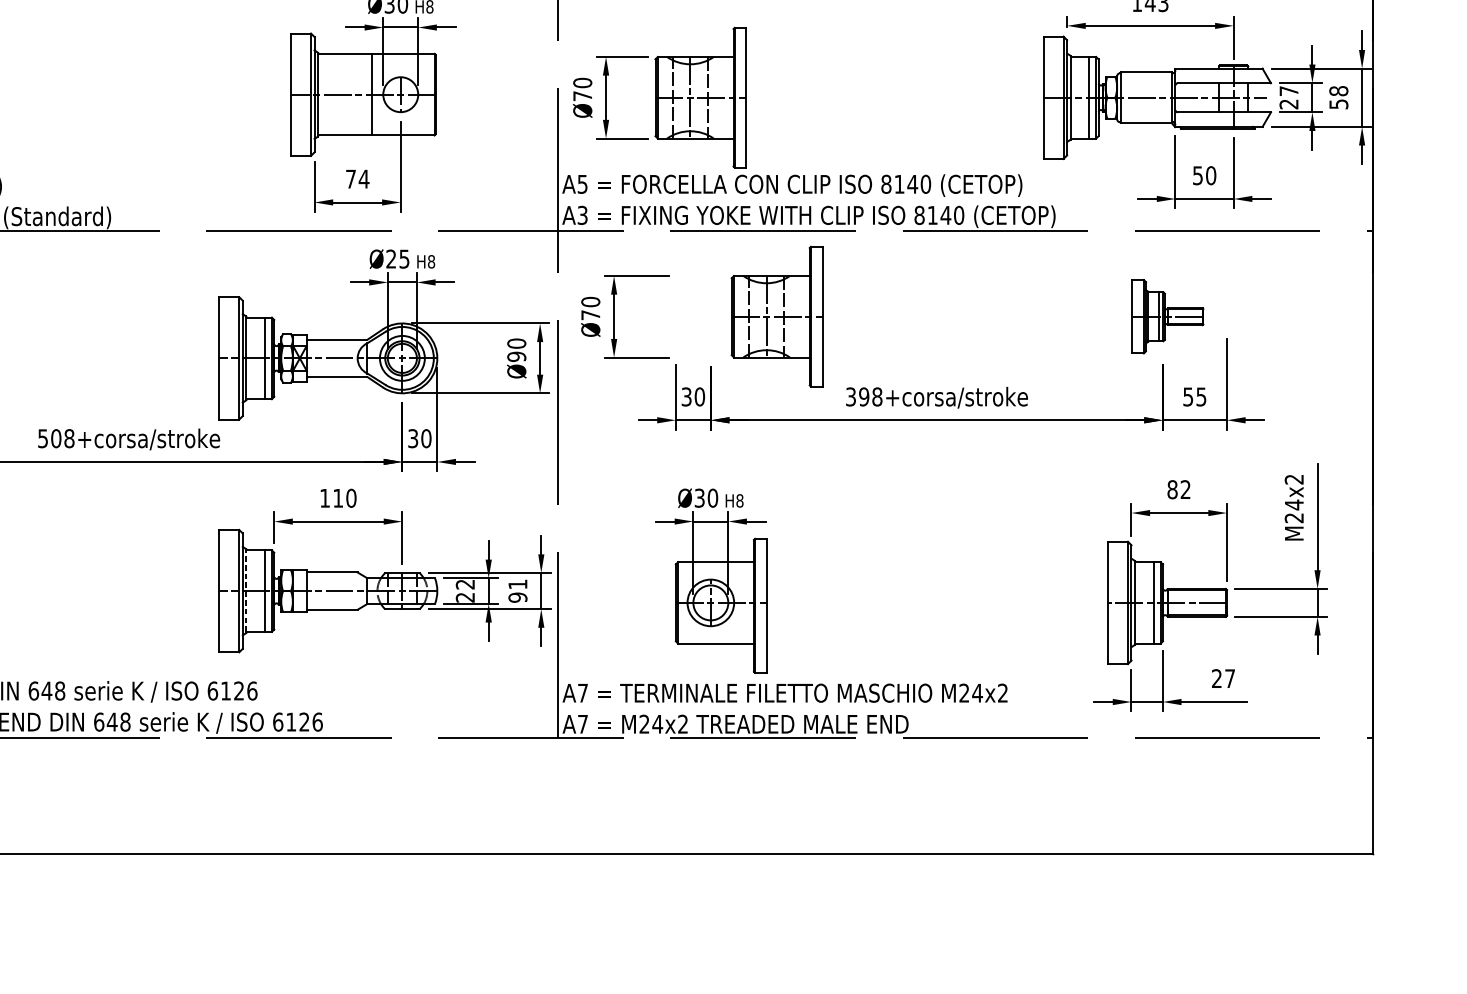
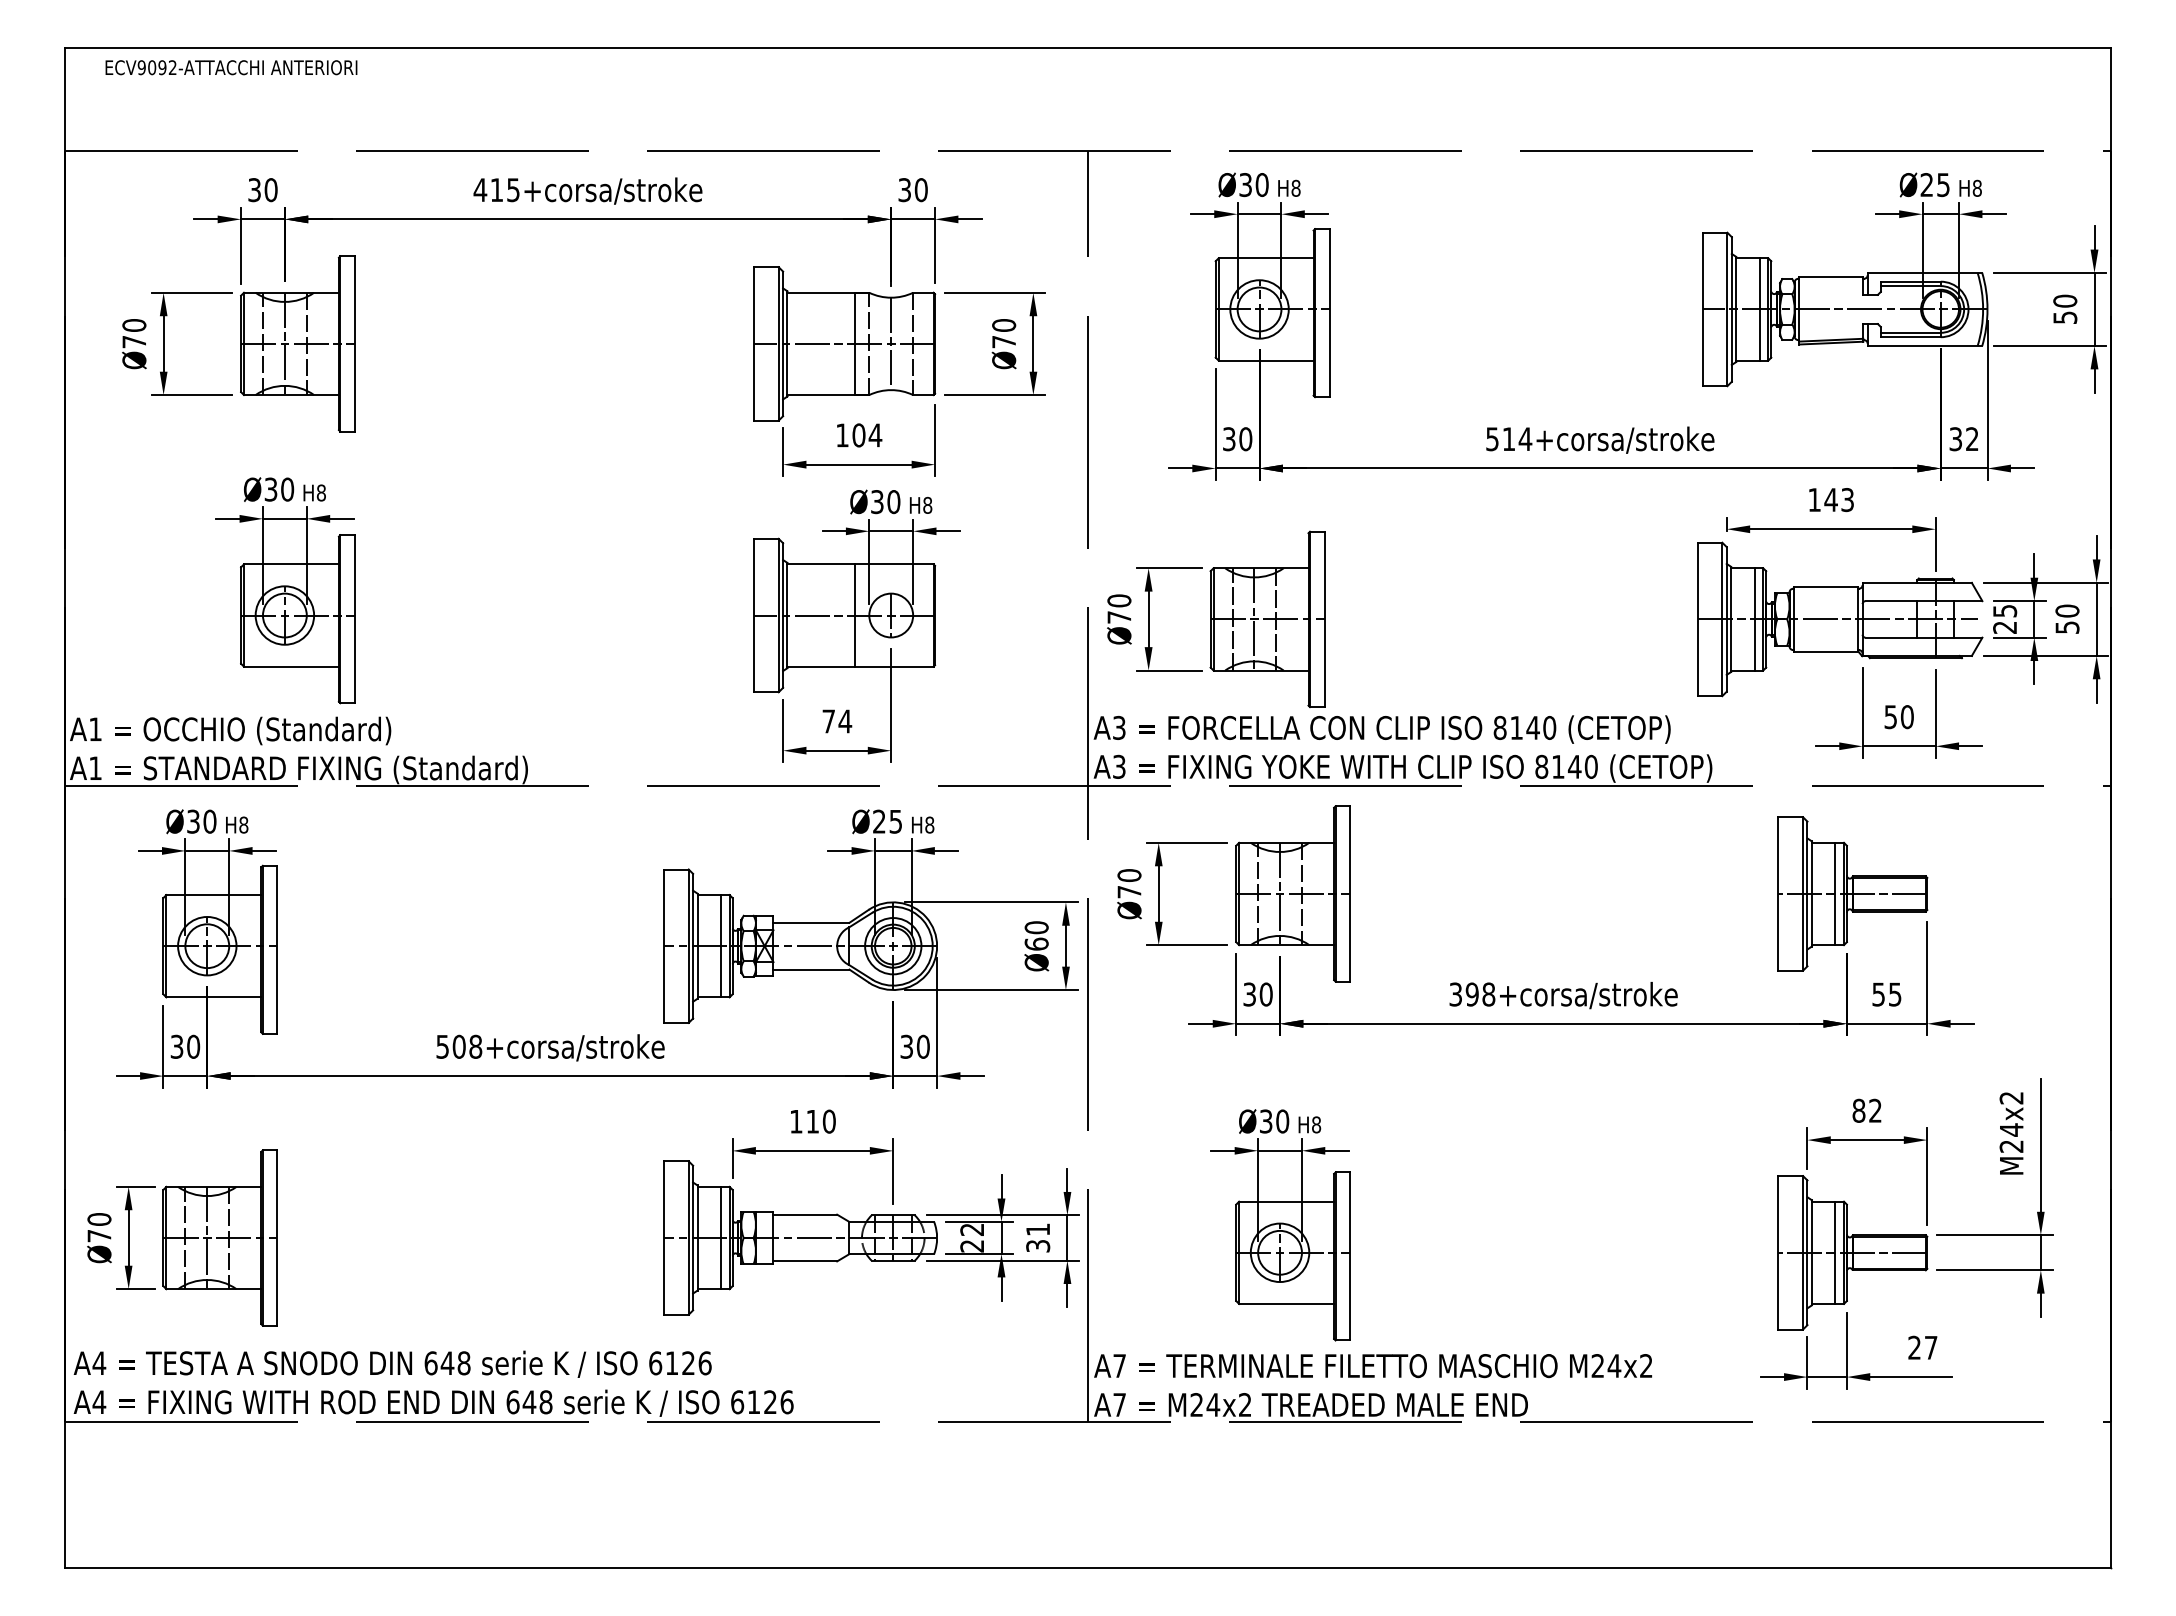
text: (1338, 90) -> (2067, 610), 58 -> 50
text: (1289, 91) -> (2005, 611), 27 -> 25
text: (582, 183) -> (1119, 727), A5 -> A3
part: (776, 316) -> (1292, 893), moved
part: (1167, 316) -> (1852, 893), size x1.67
text: (516, 356) -> (1036, 943), Ø90 -> Ø60
line: (246, 590) -> (697, 1237), dashed -> solid
text: (517, 597) -> (1037, 1245), 91 -> 31

